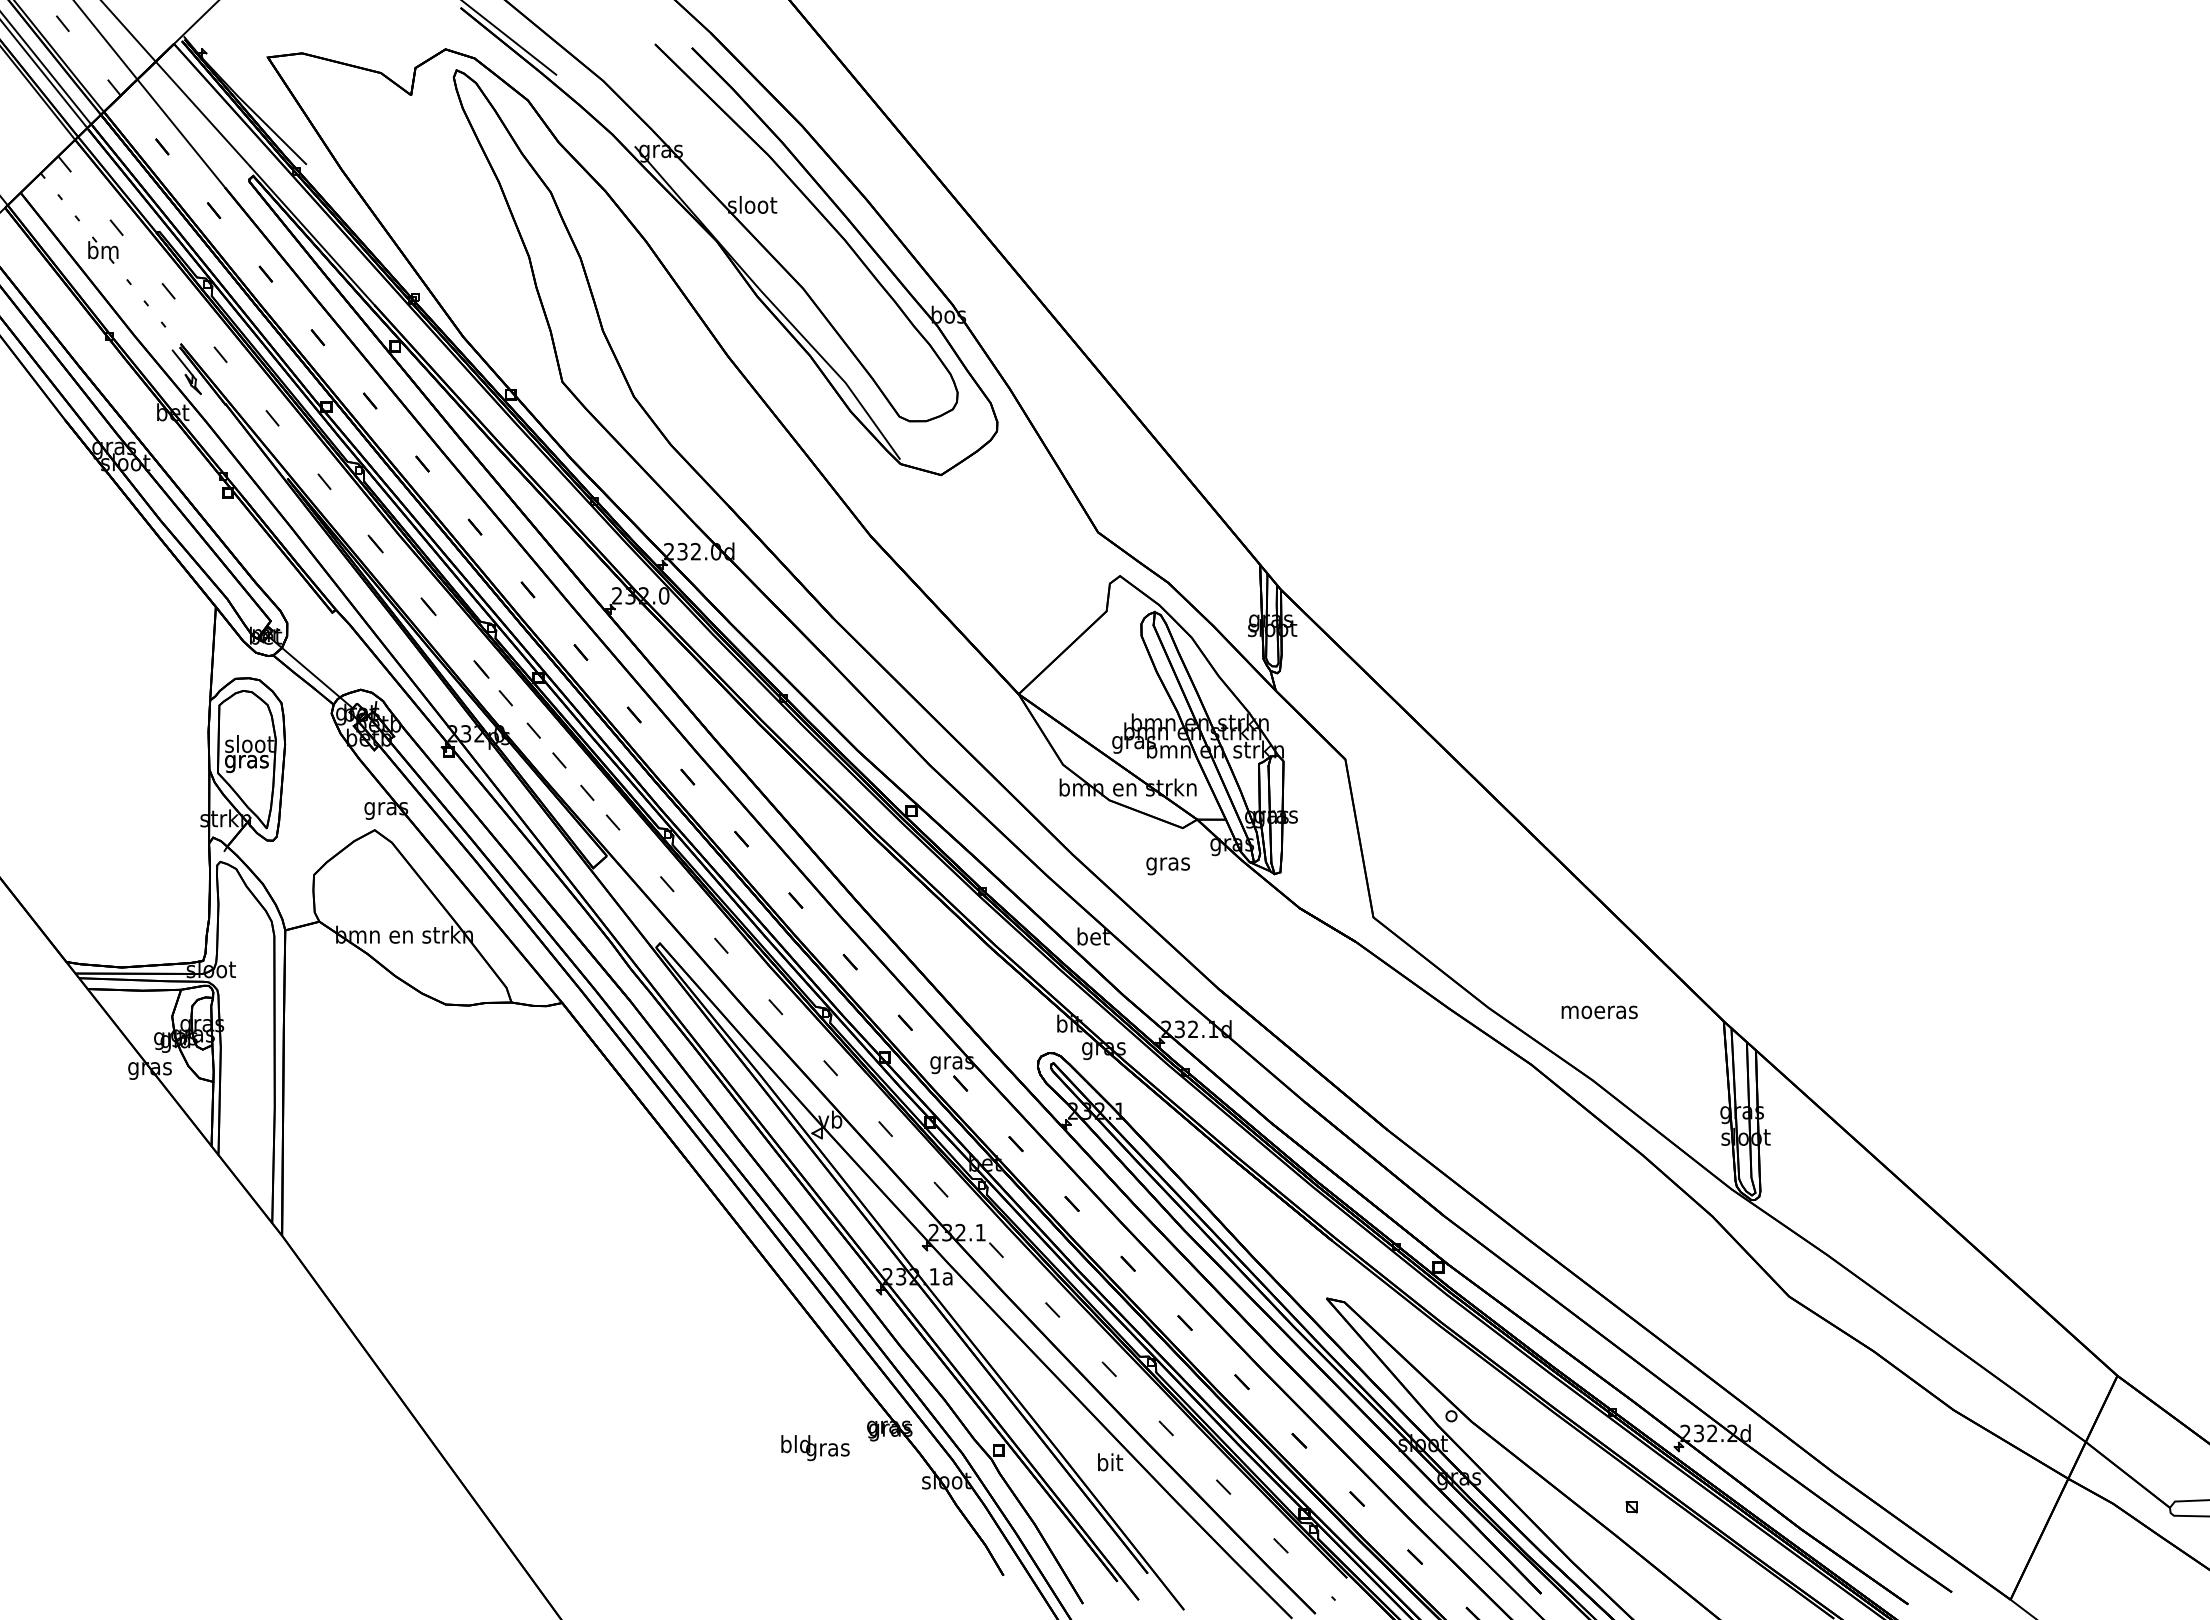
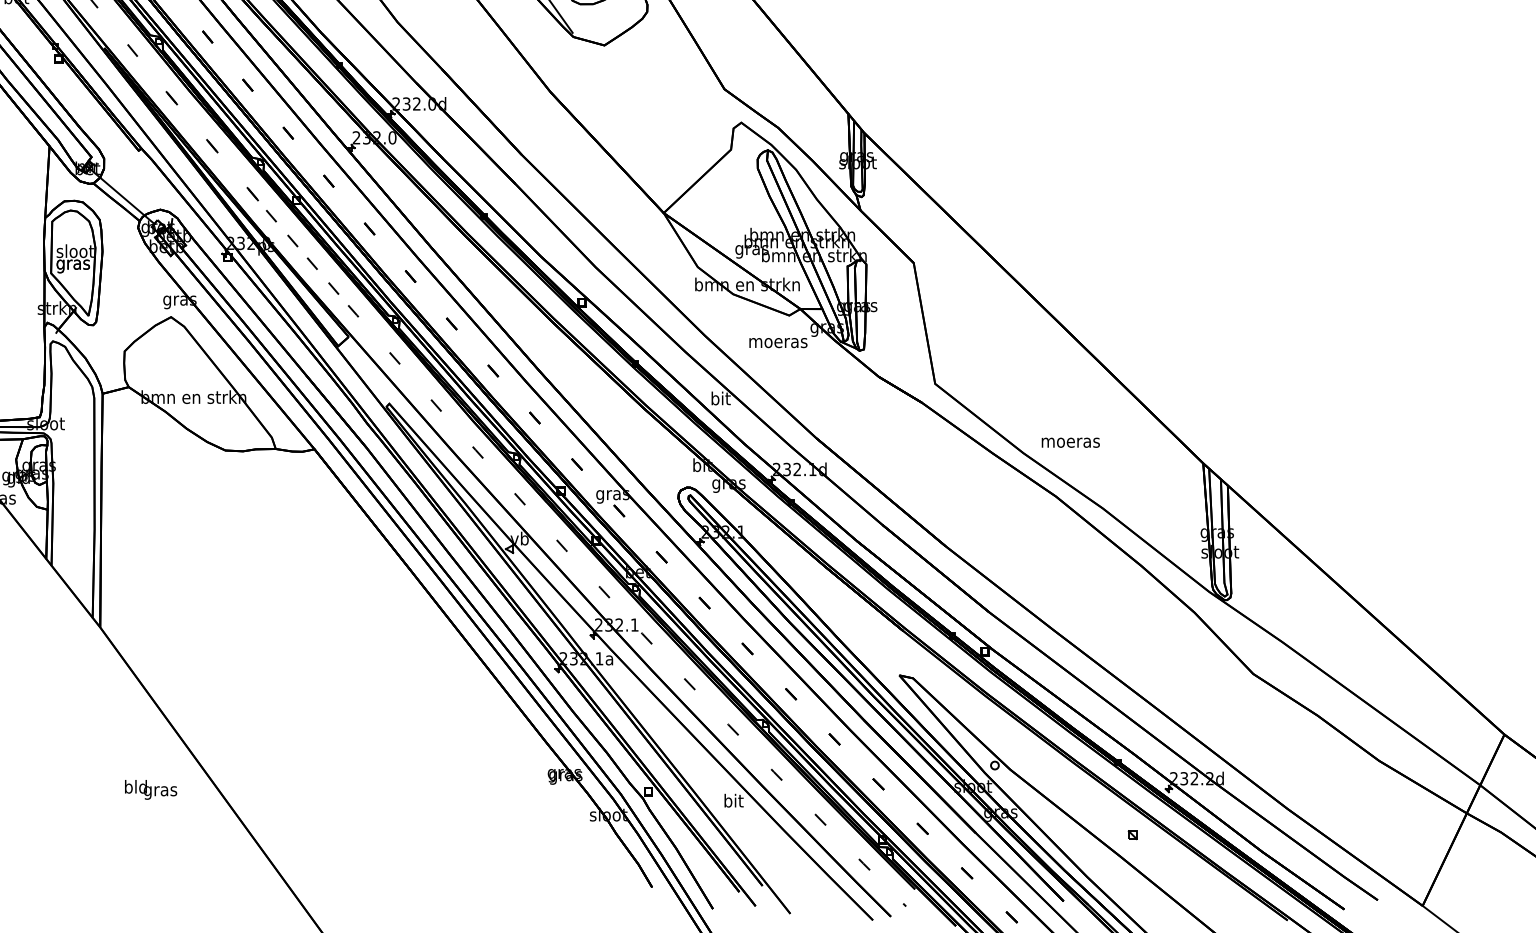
text: (1168, 866) -> (778, 344), gras -> moeras
text: (1093, 936) -> (721, 398), bet -> bit
text: (1599, 1012) -> (1070, 442), moved
text: (815, 1448) -> (151, 790), moved

